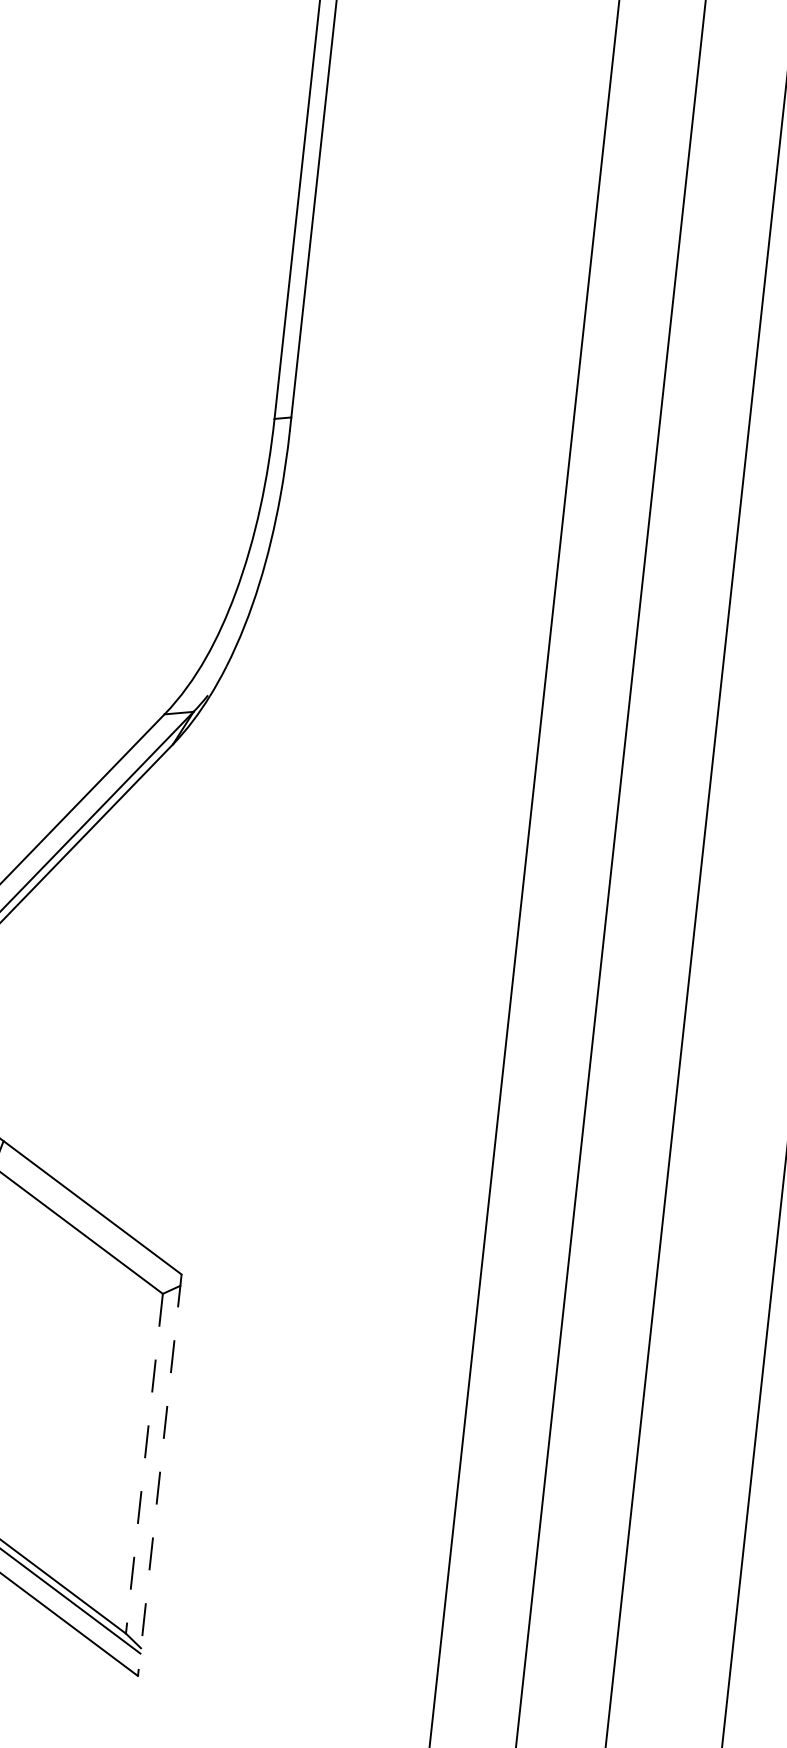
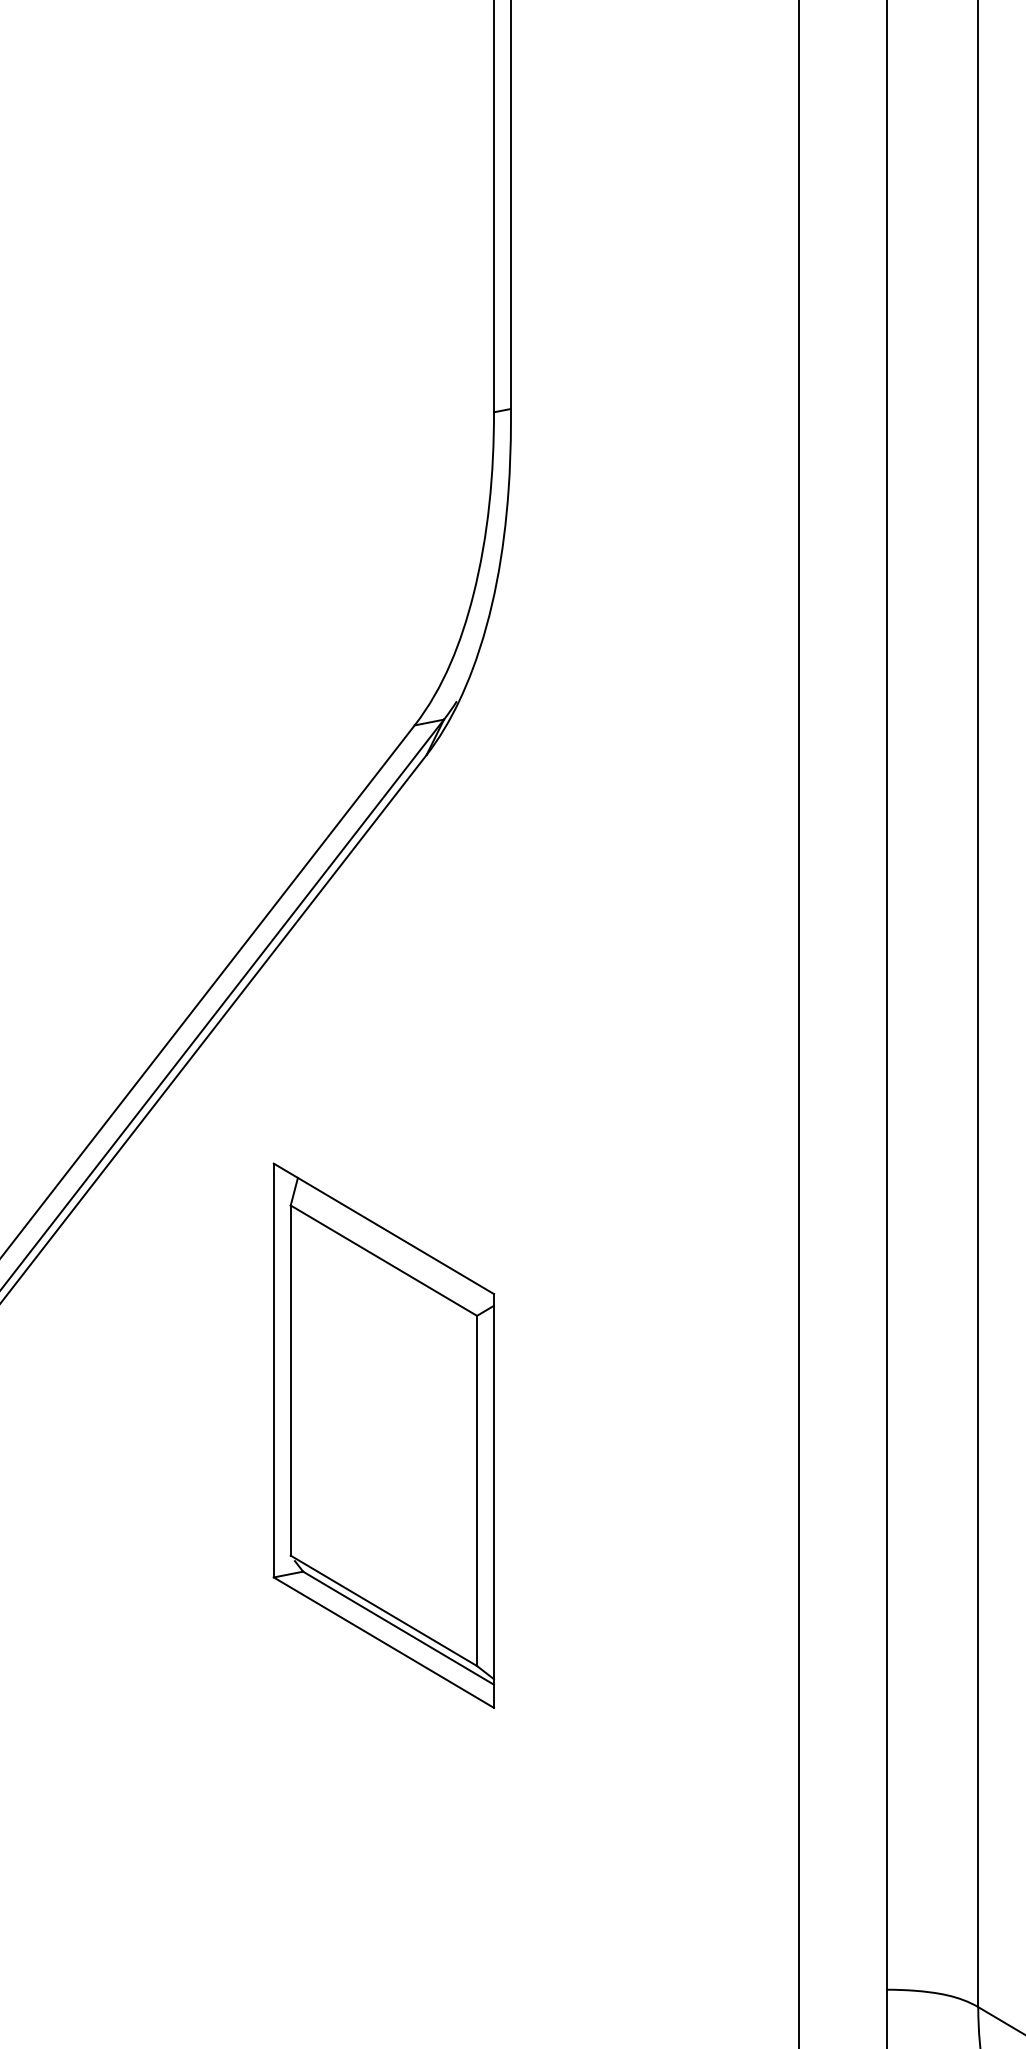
line: (144, 1464) -> (477, 1491), dashed -> solid
line: (160, 1474) -> (494, 1500), dashed -> solid

